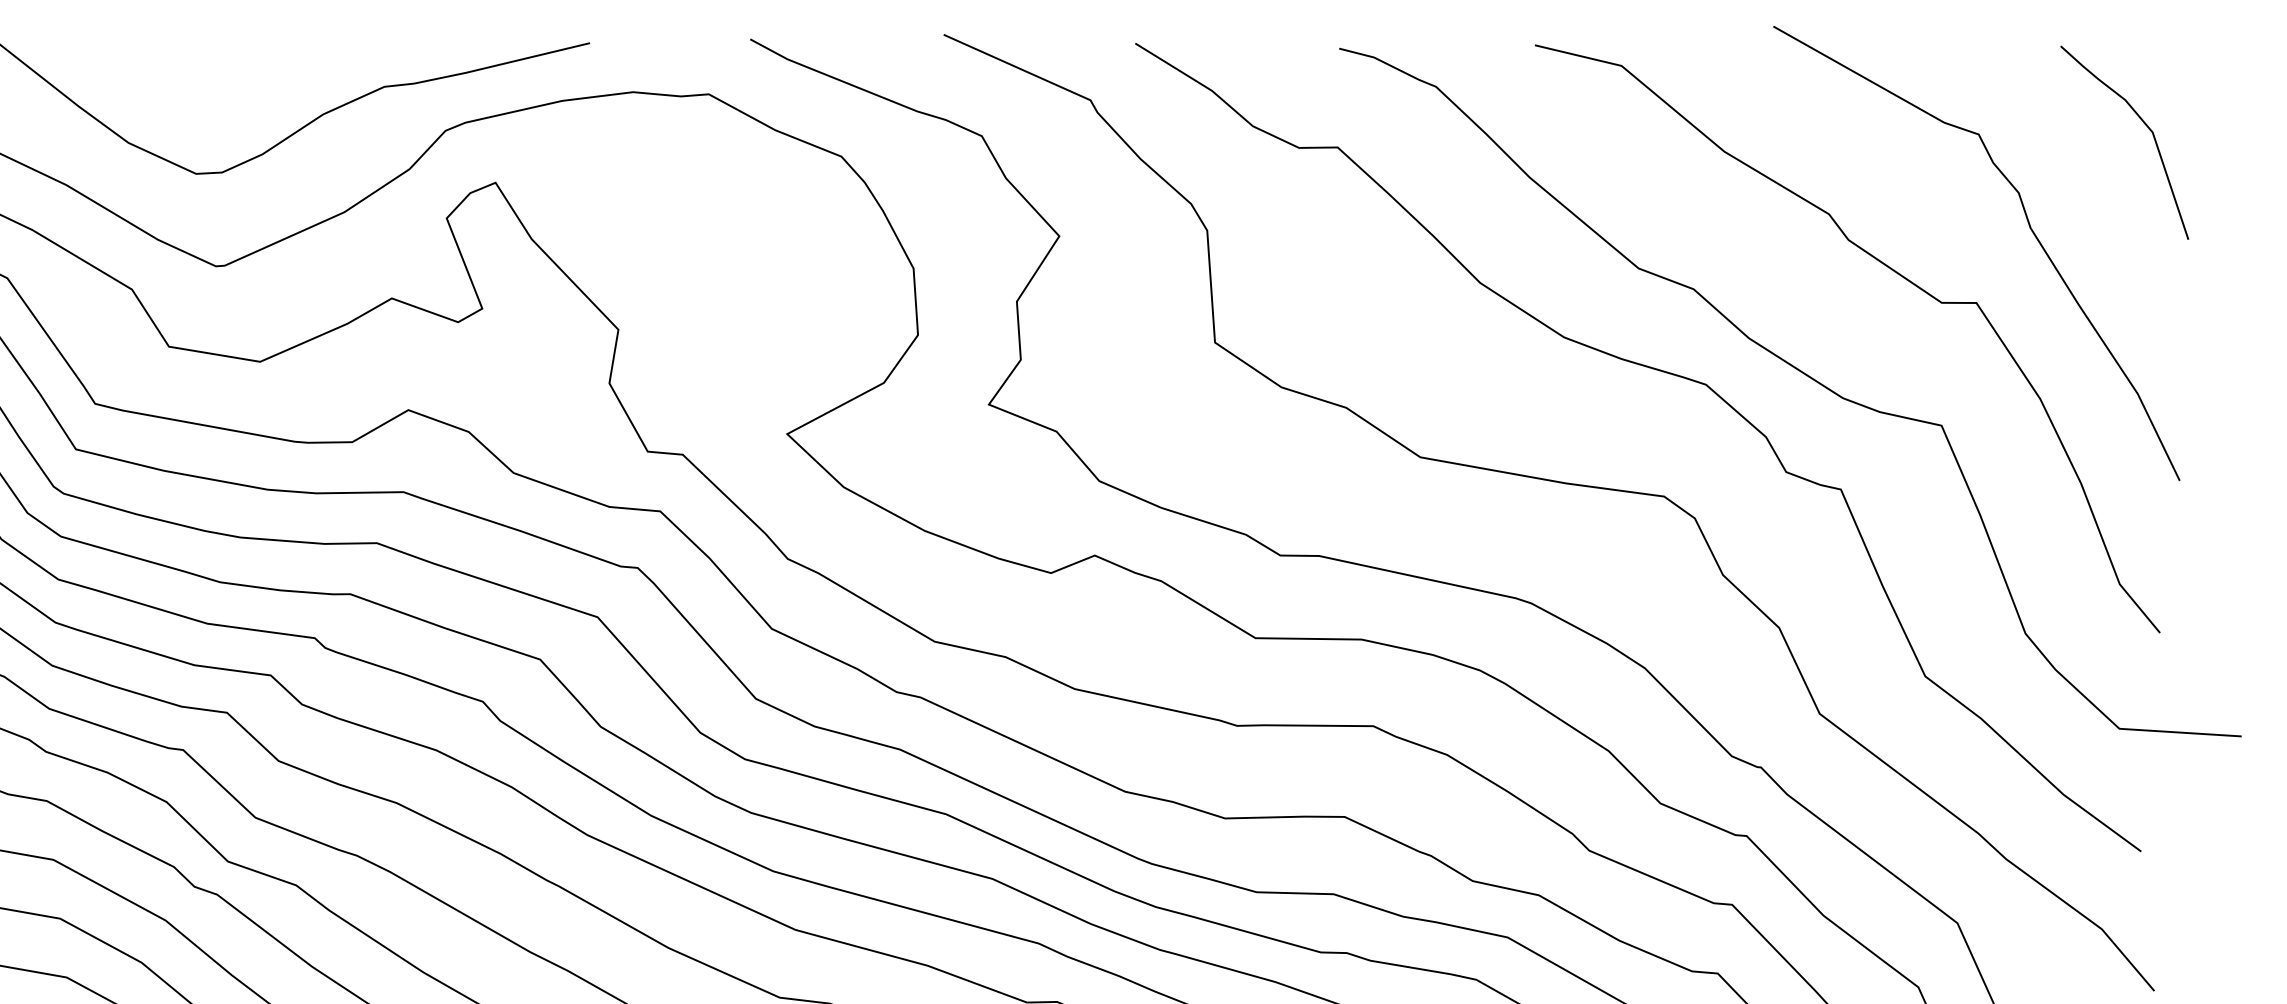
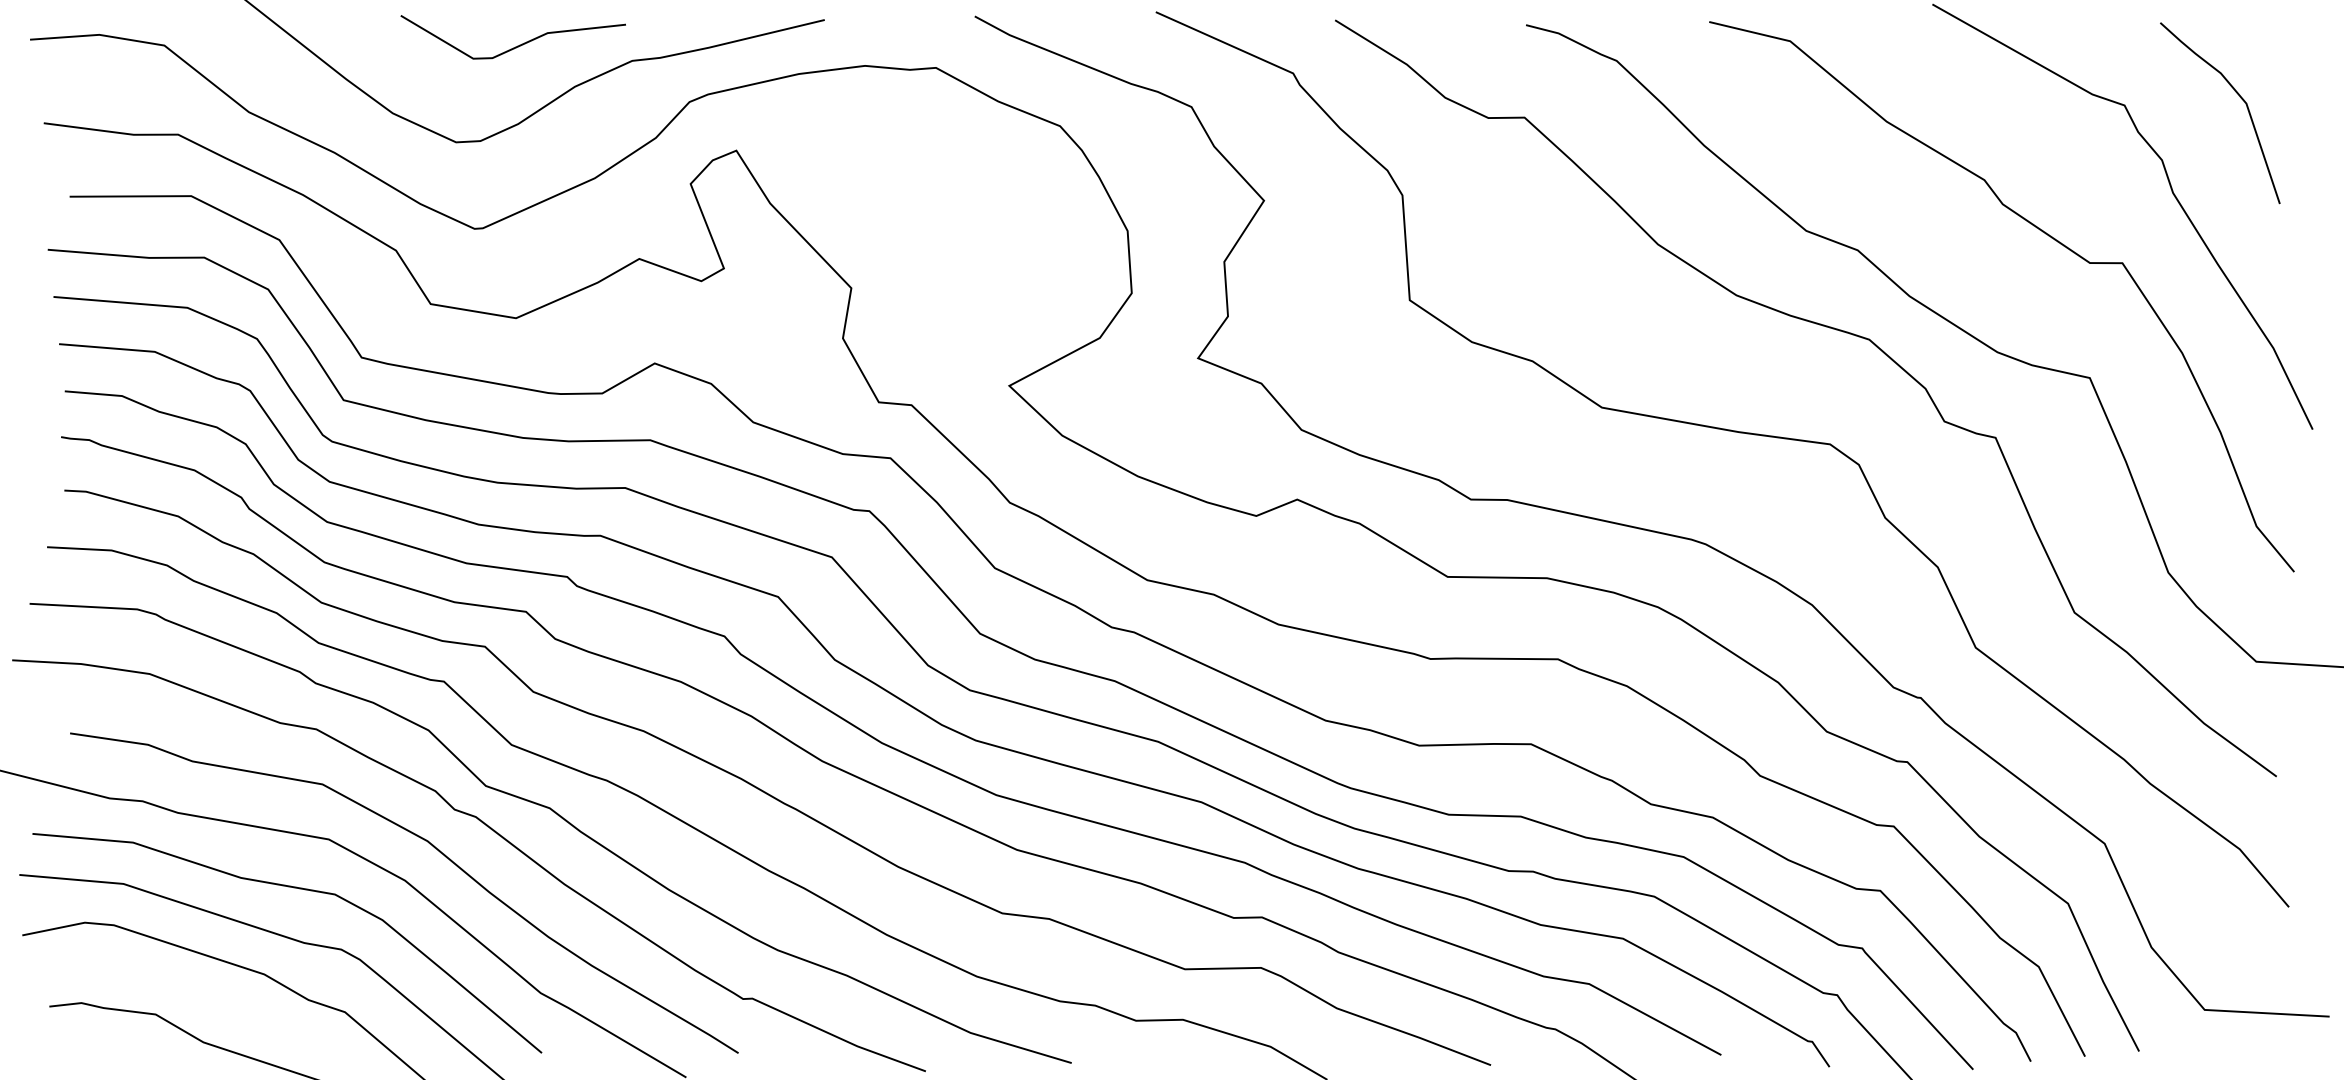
line: (261, 70) -> (517, 45), added
curve: (2146, 127) -> (2240, 98), moved

